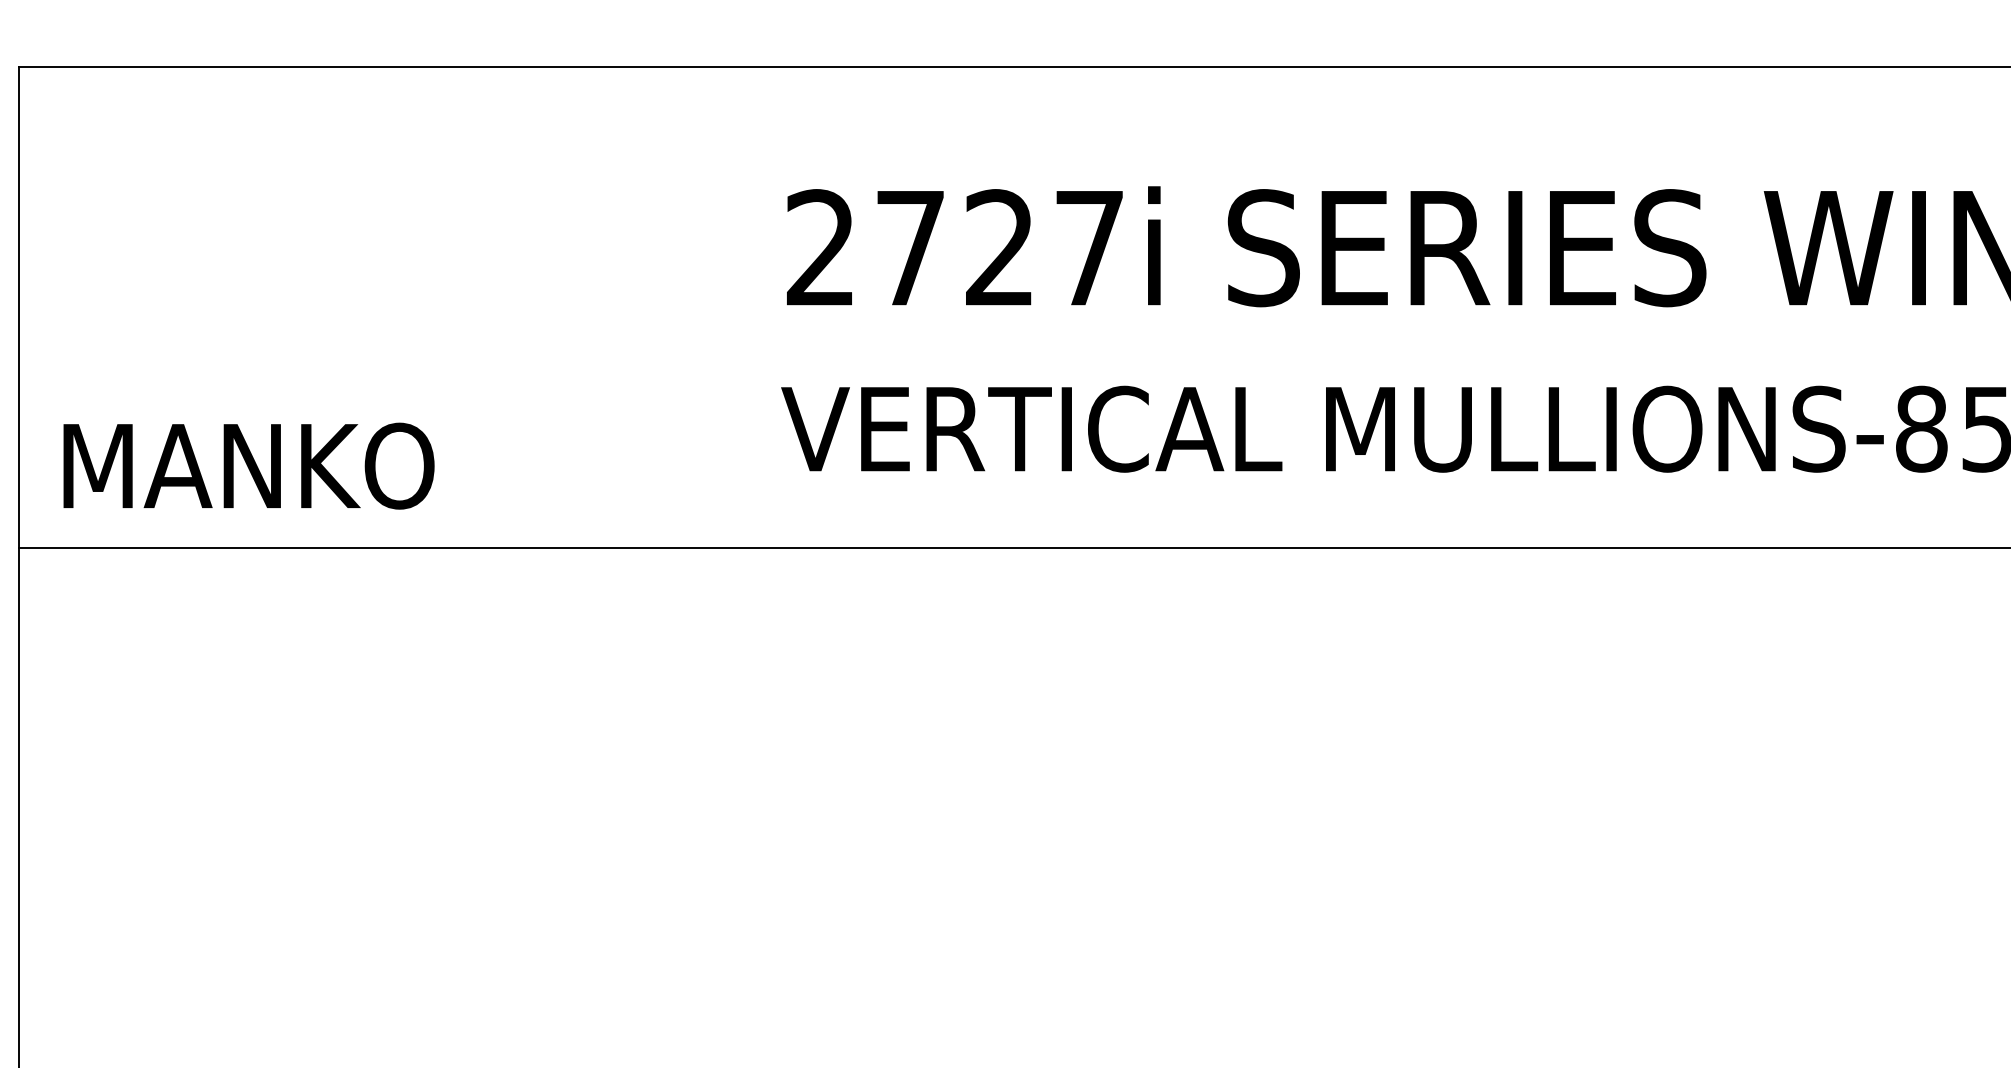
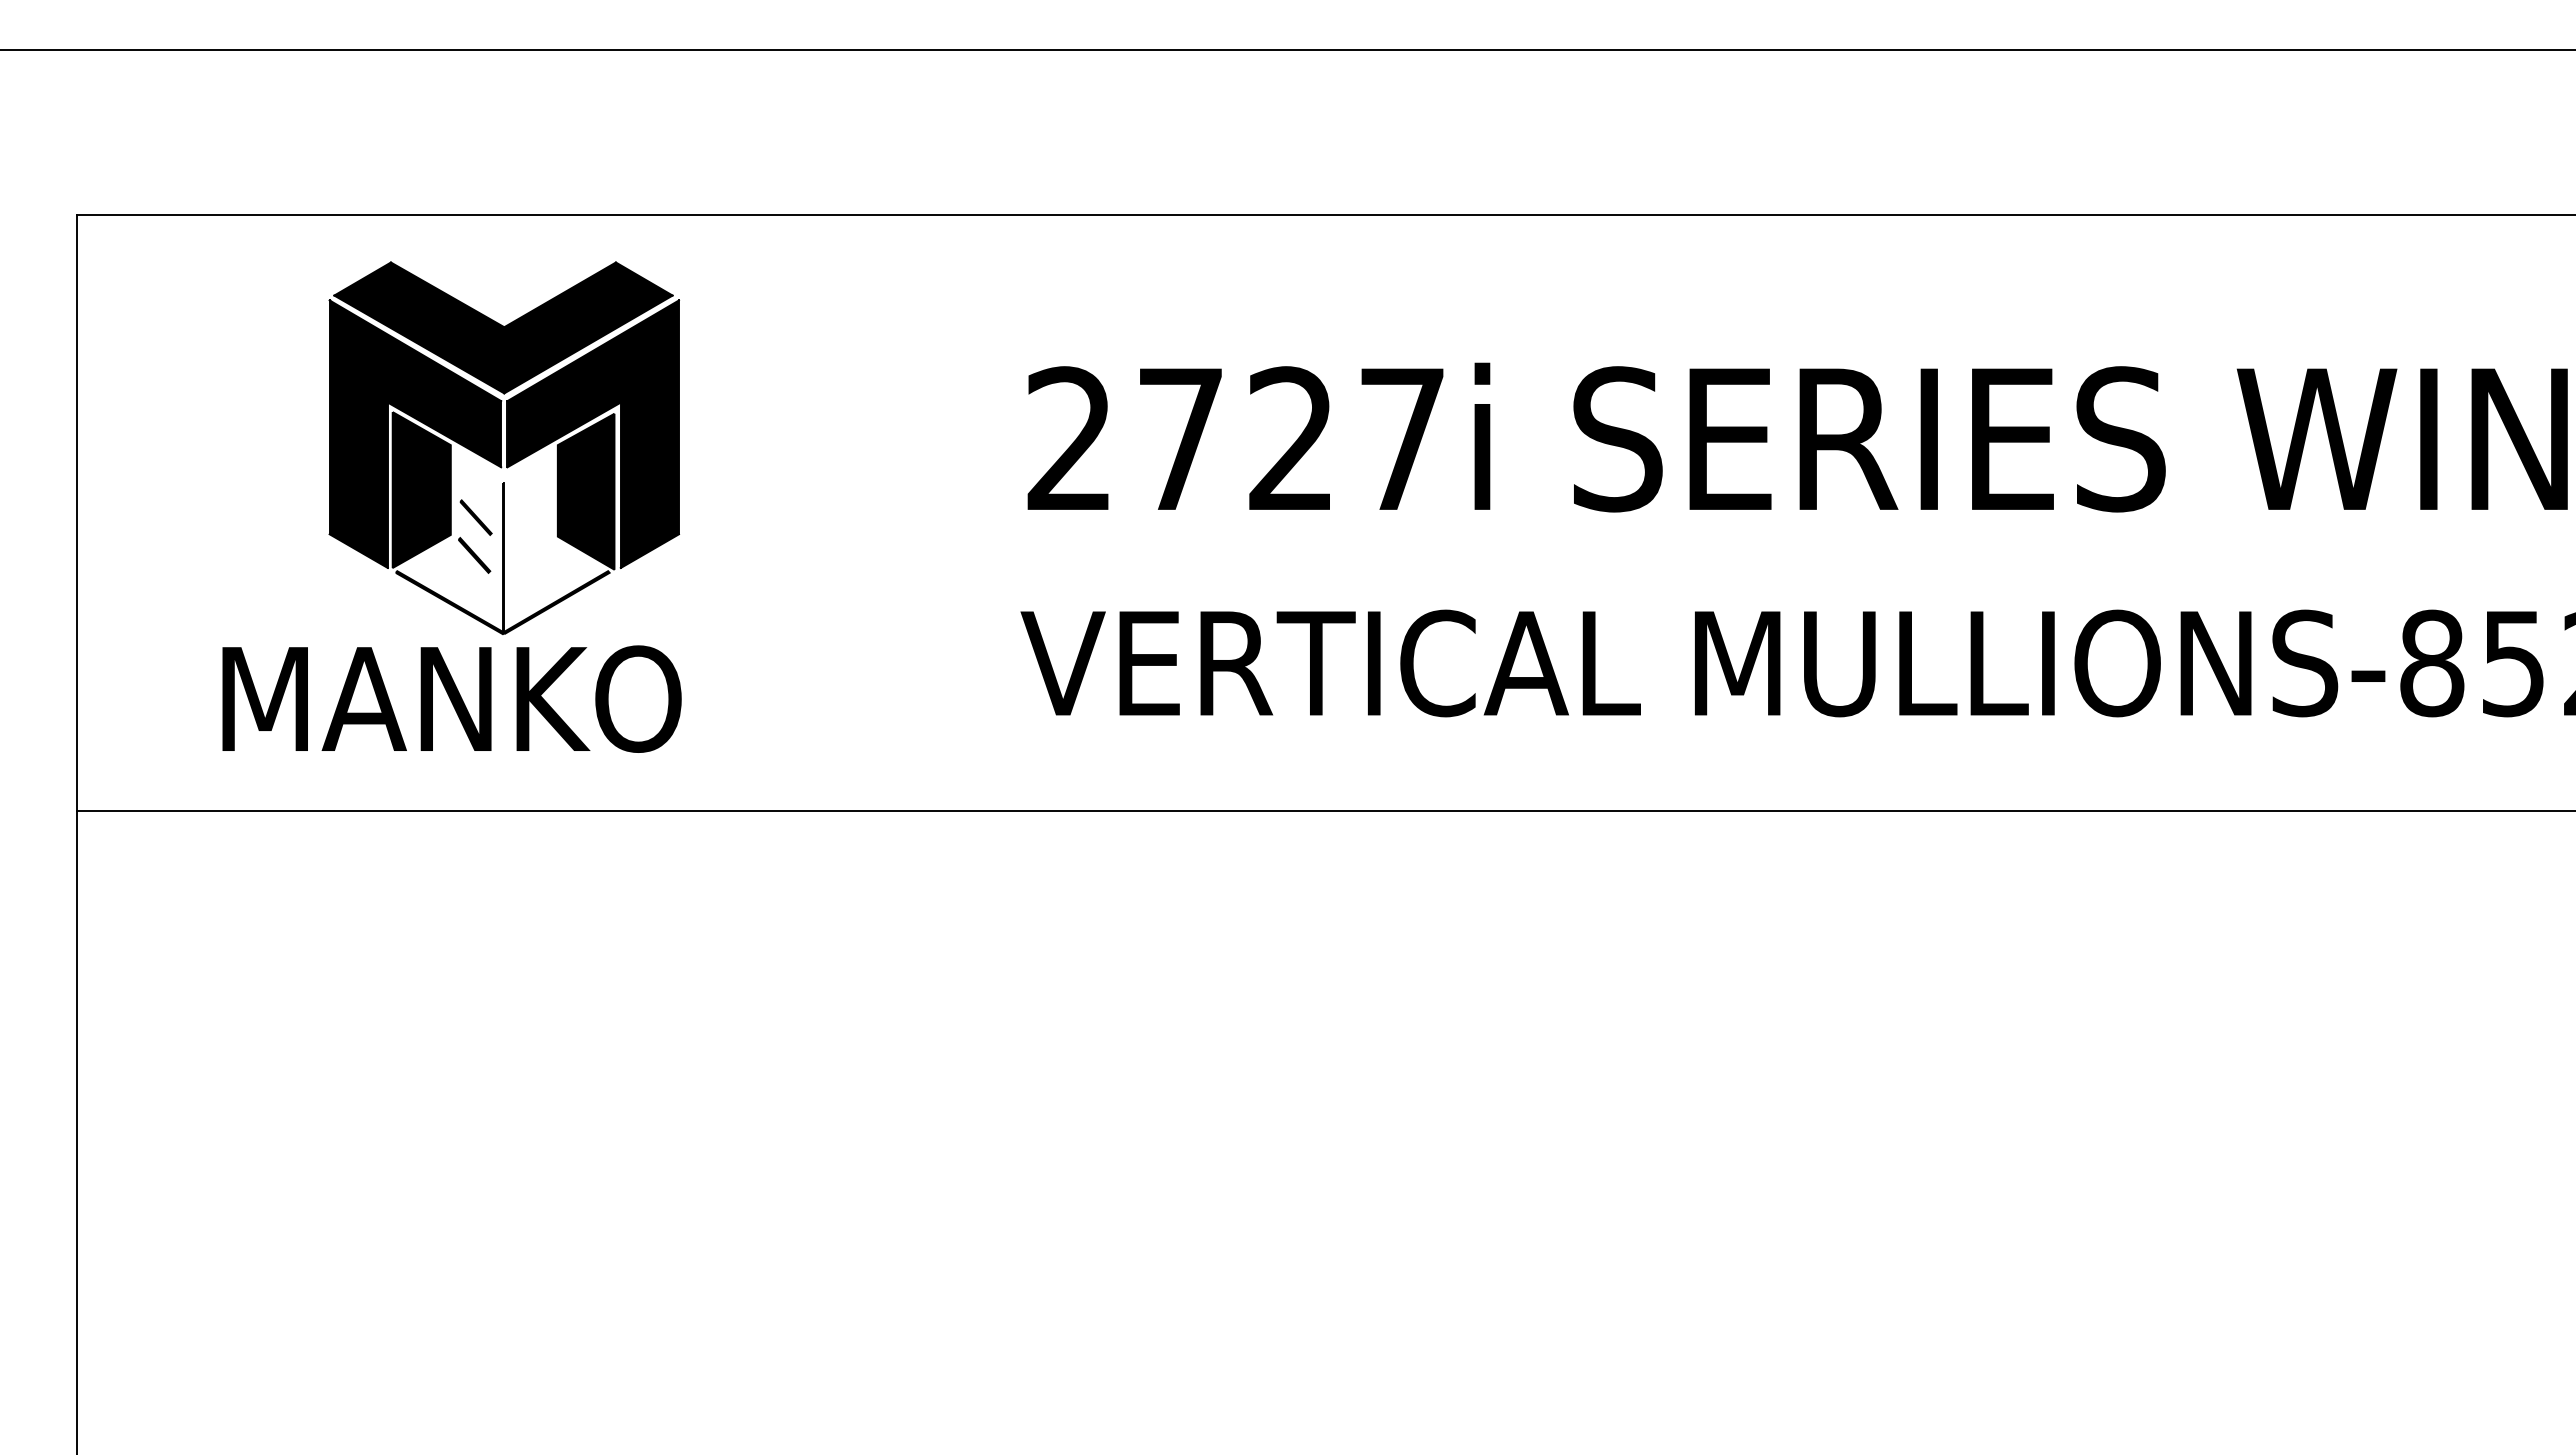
part: (363, 254) -> (503, 447), added
text: (248, 465) -> (451, 698), moved

